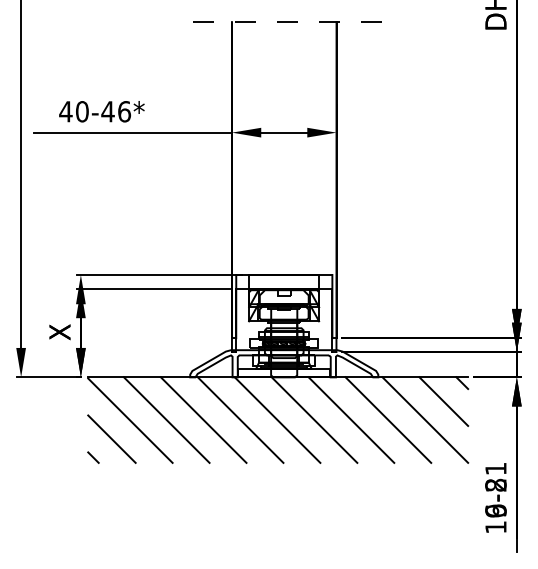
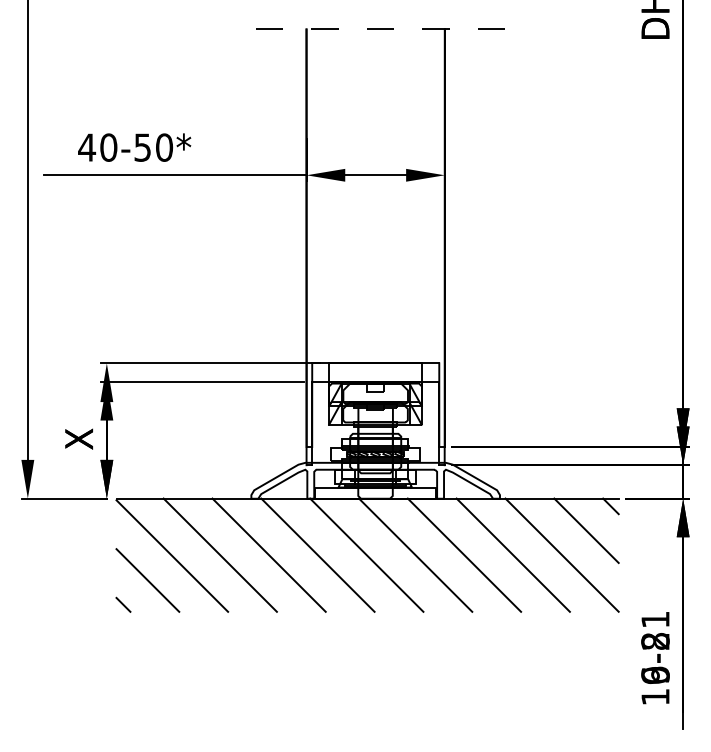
text: (116, 111) -> (153, 147), 40-46* -> 40-50*

